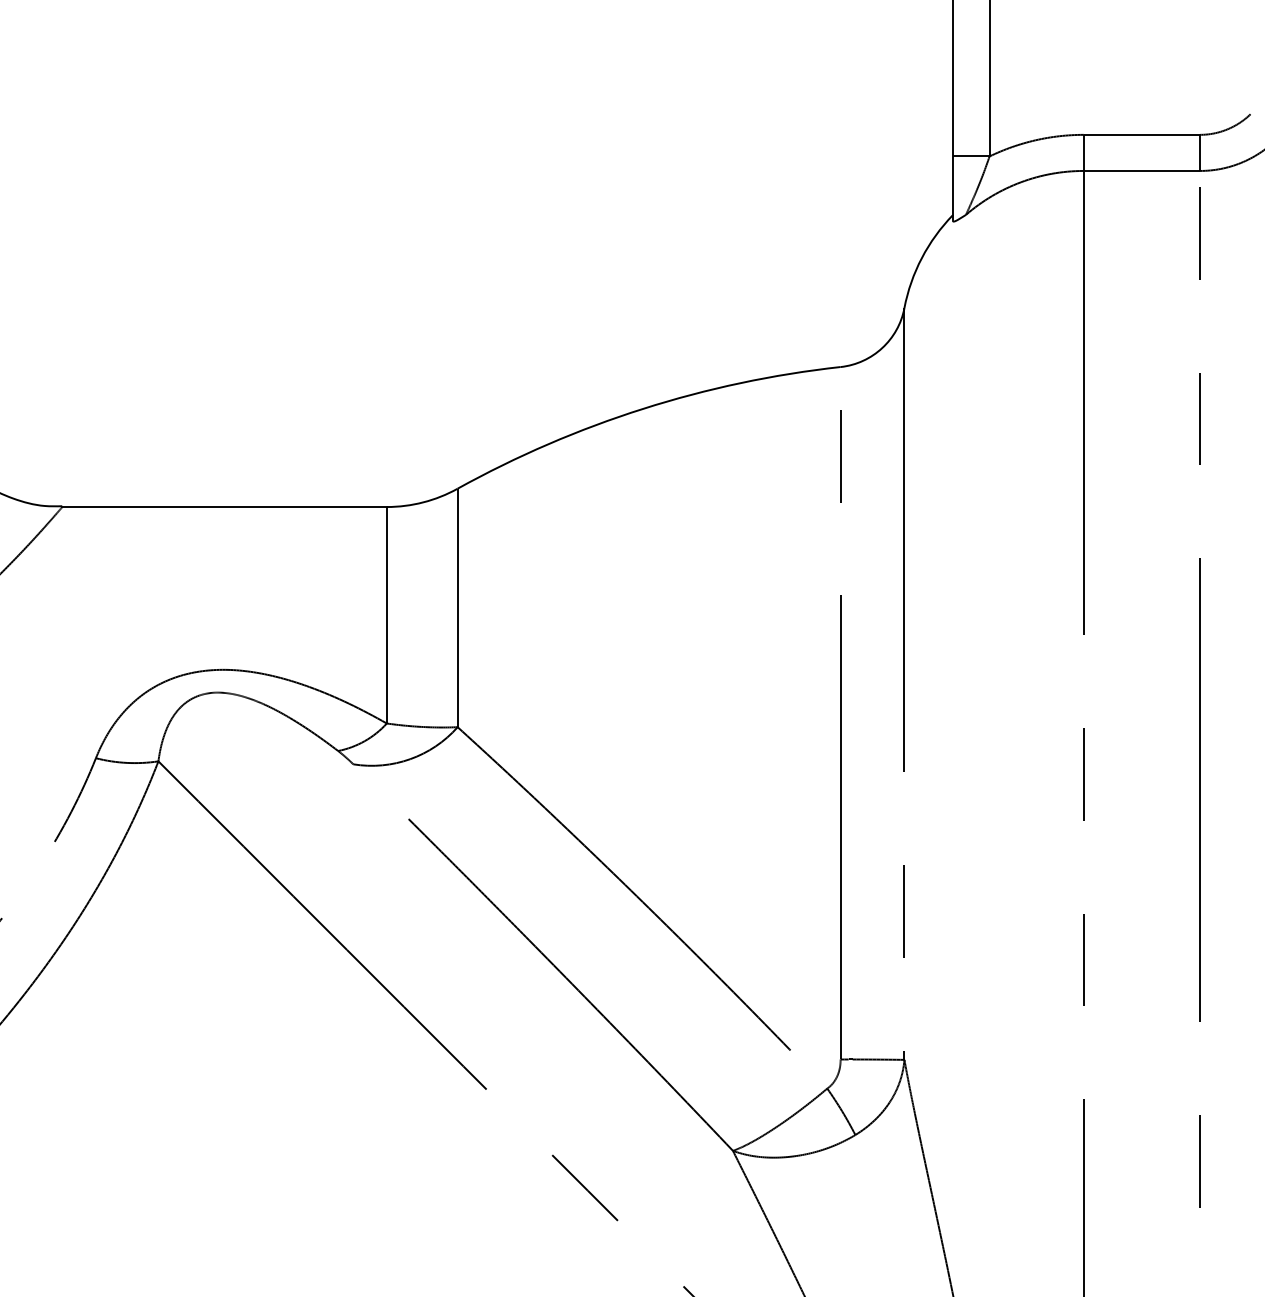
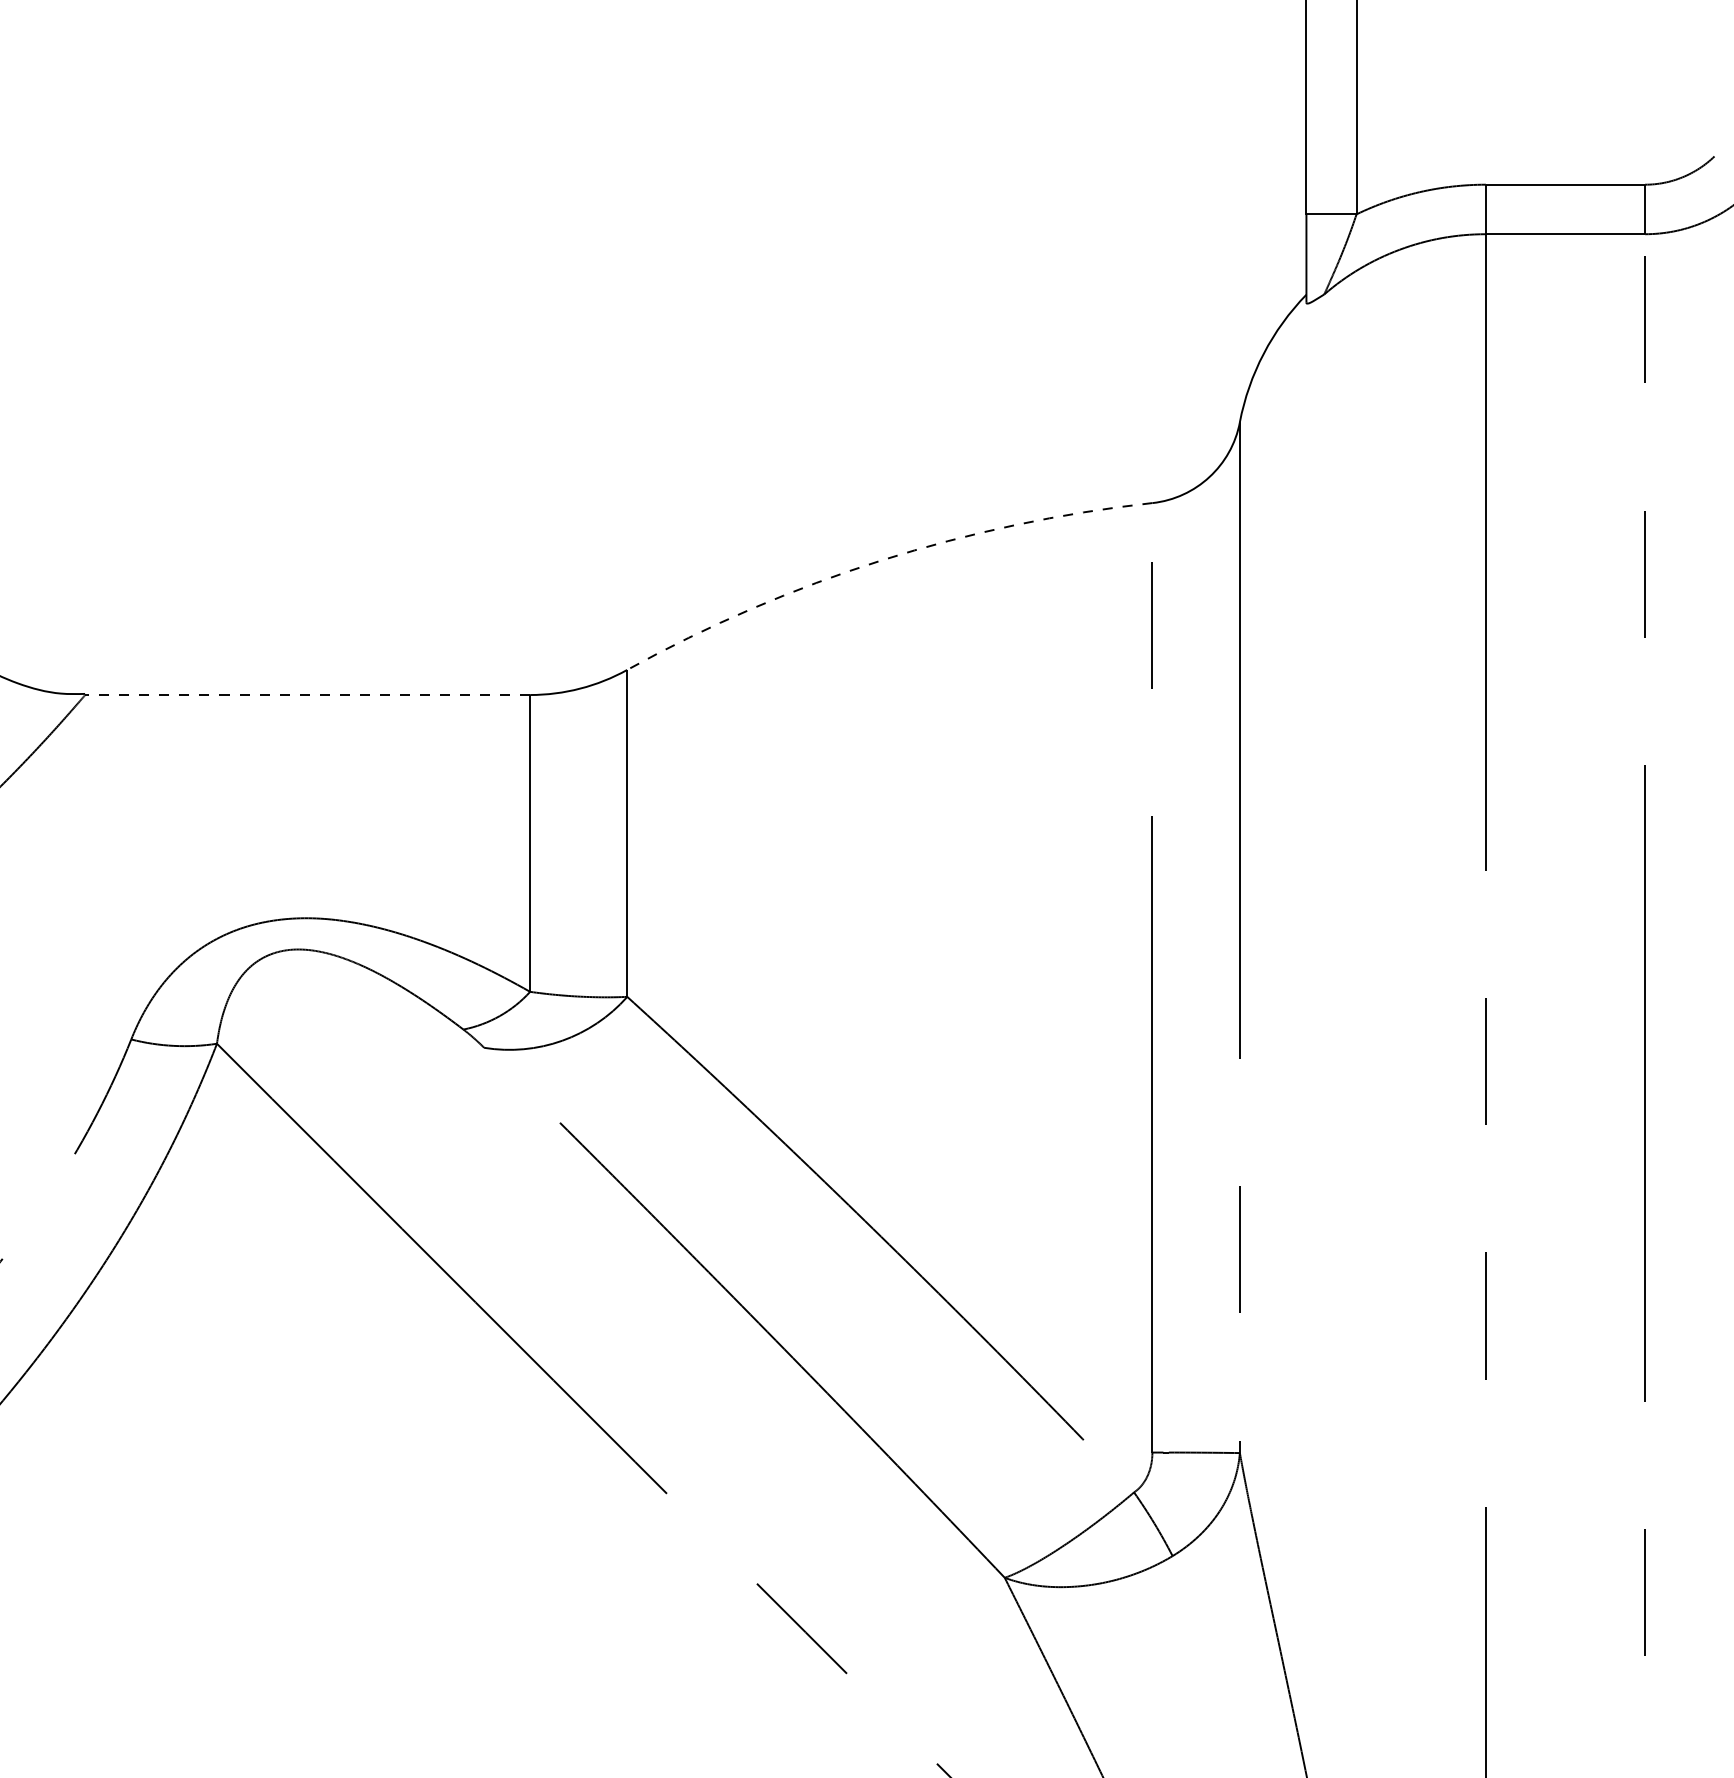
arc: (643, 408) -> (881, 560), solid -> dashed
line: (224, 507) -> (307, 695), solid -> dashed

